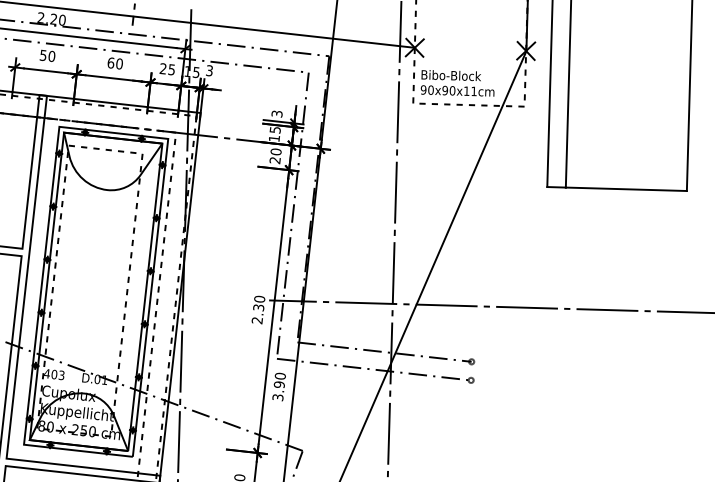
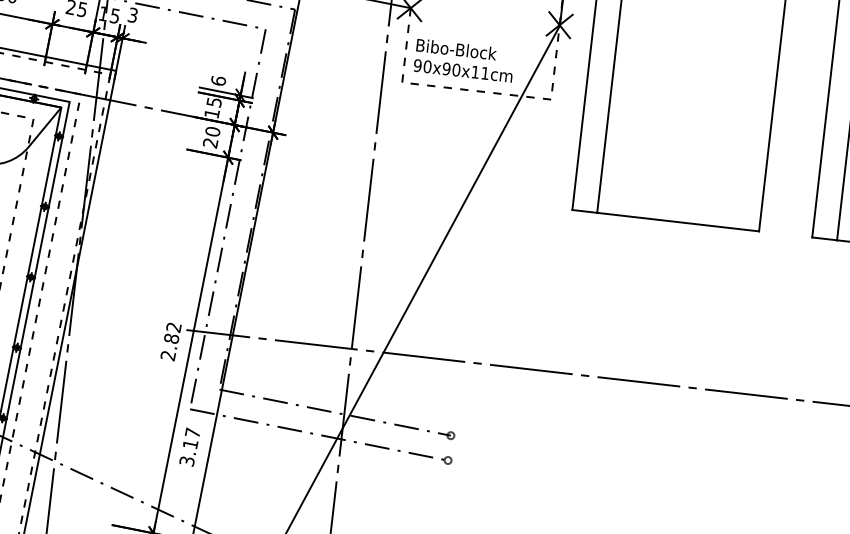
text: (276, 113) -> (217, 80), 3 -> 6
text: (259, 303) -> (173, 333), 2.30 -> 2.82
text: (279, 379) -> (191, 437), 3.90 -> 3.17

